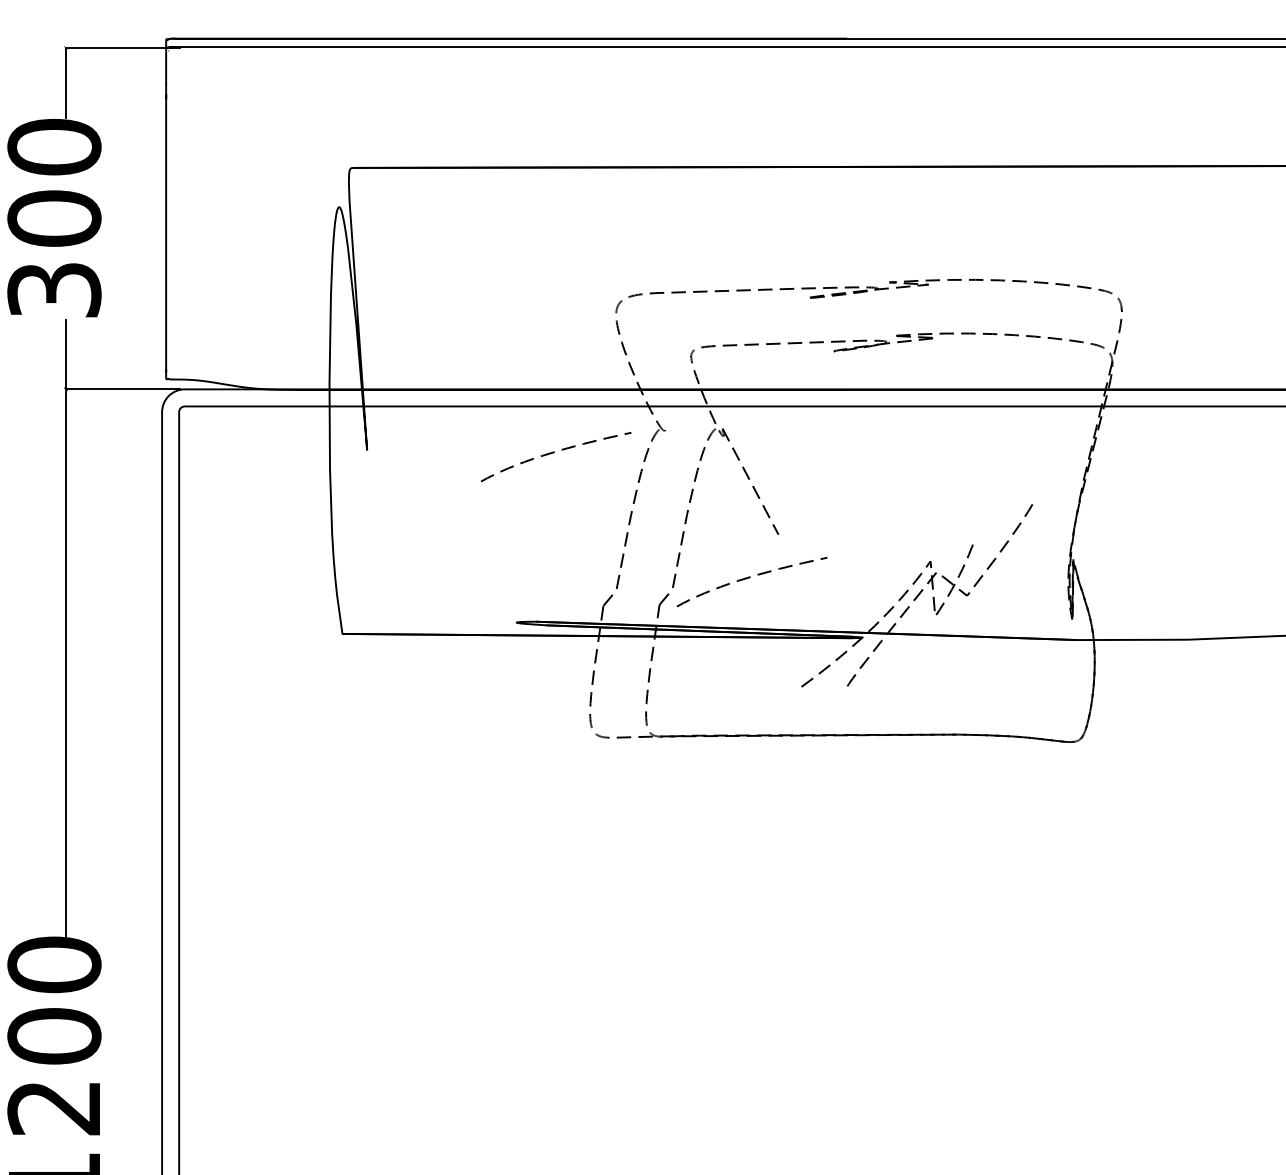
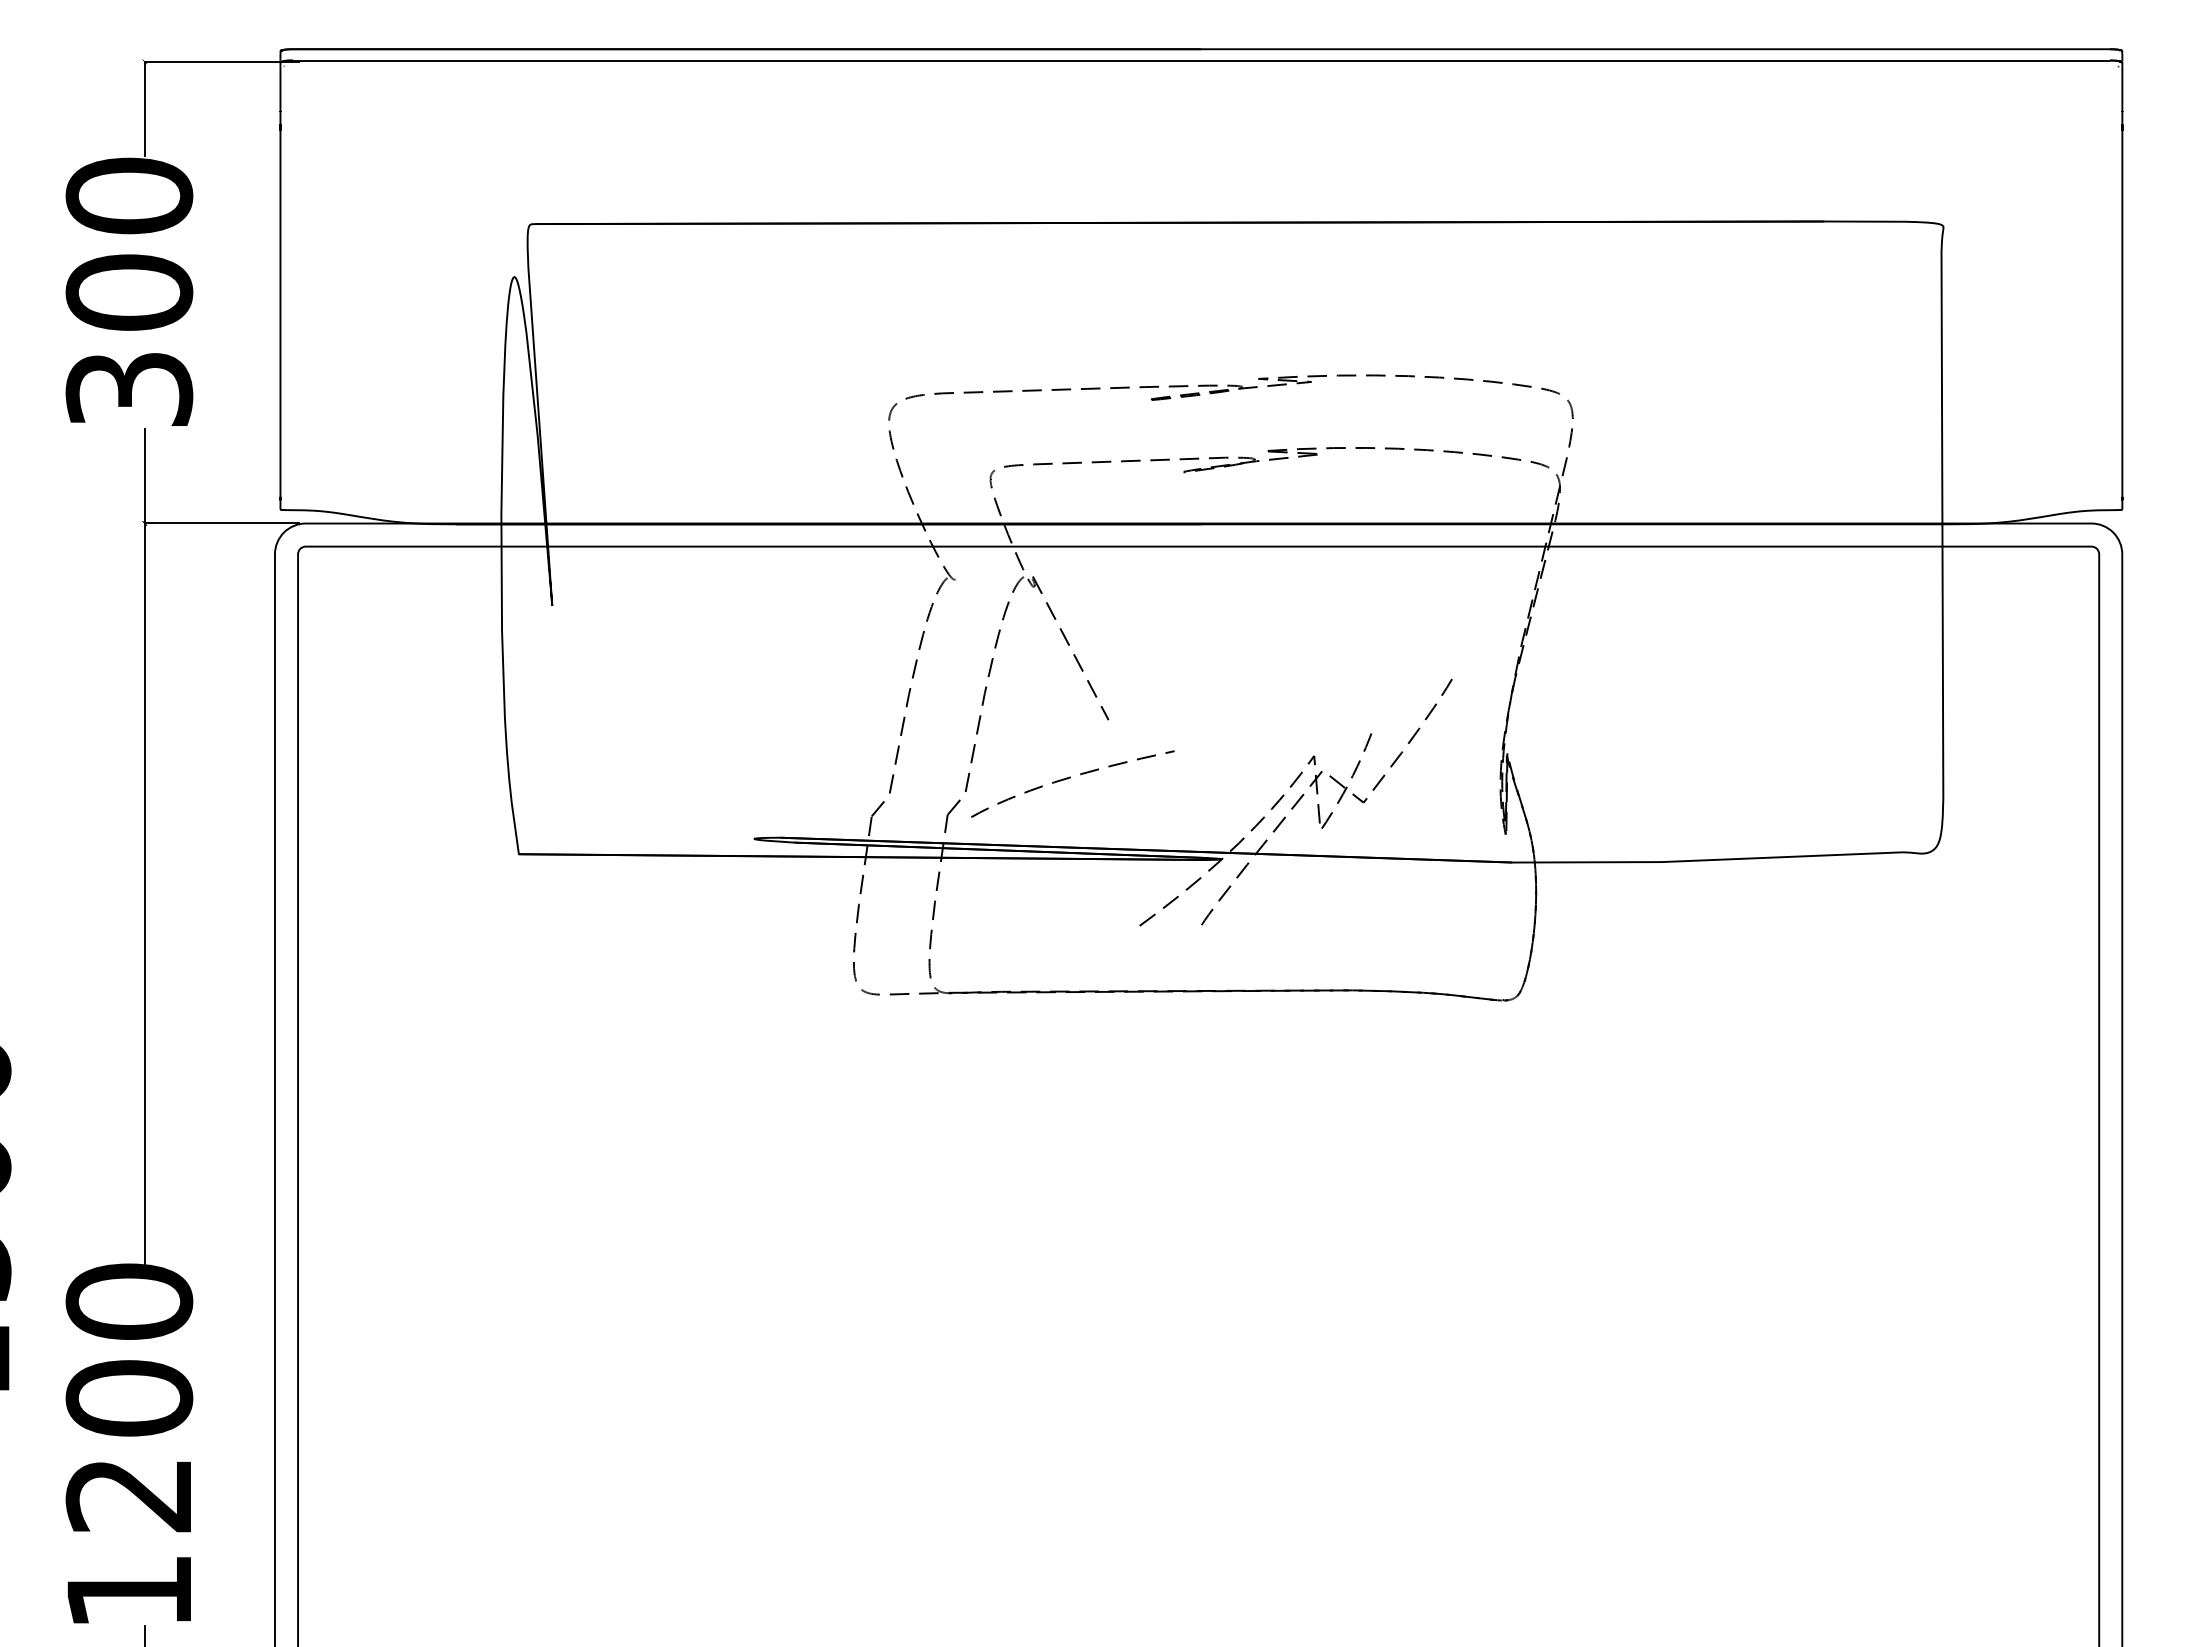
curve: (554, 452) -> (805, 609), removed

